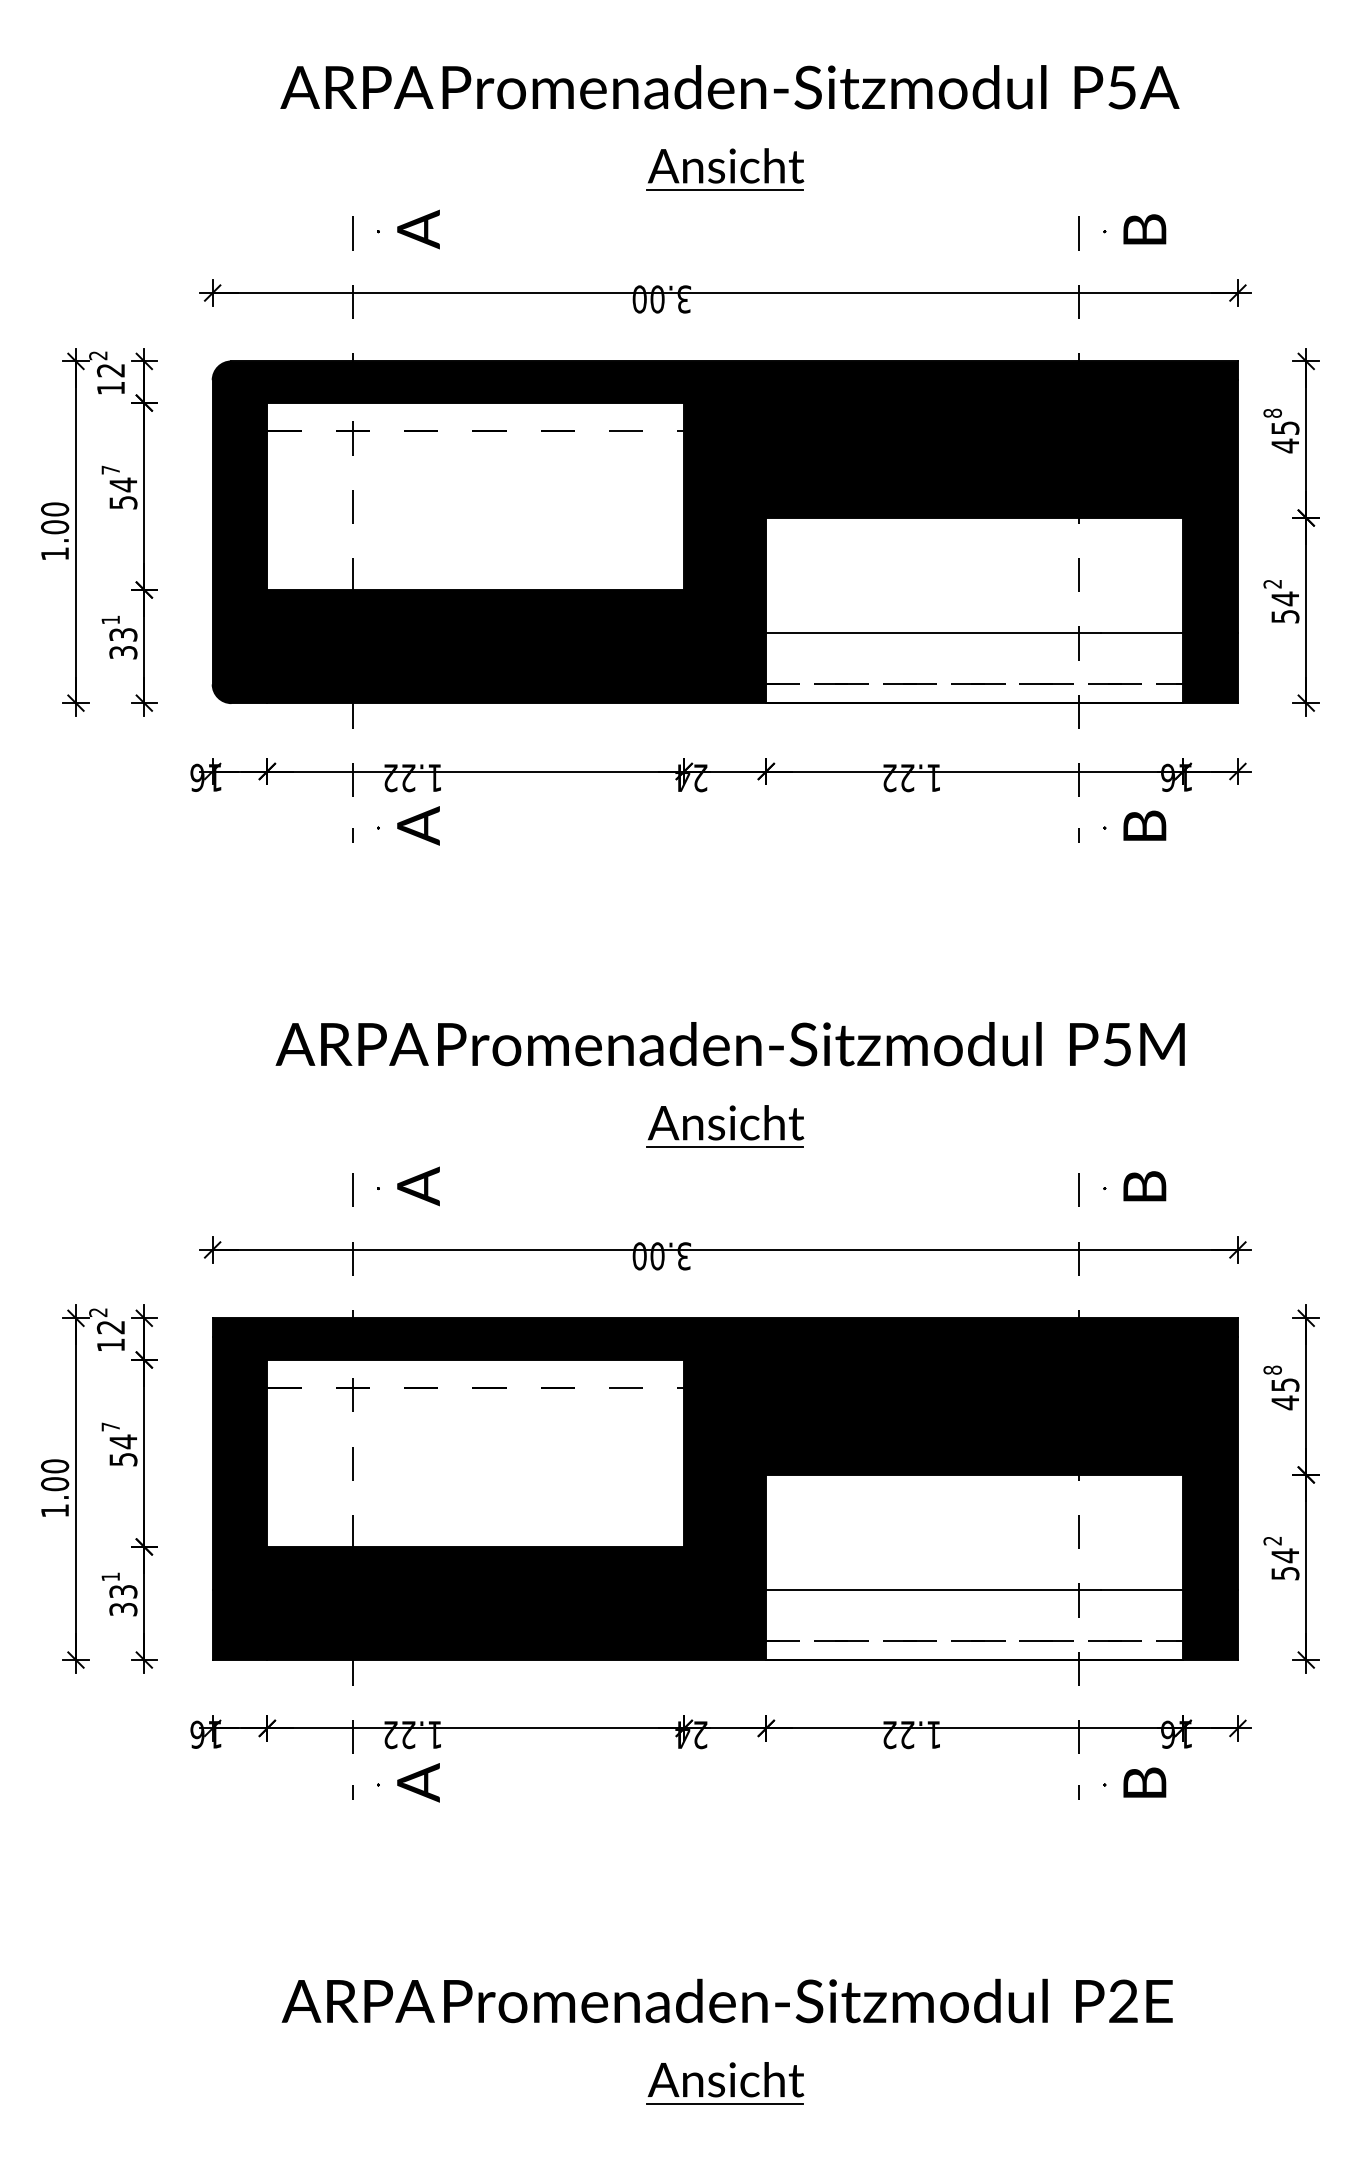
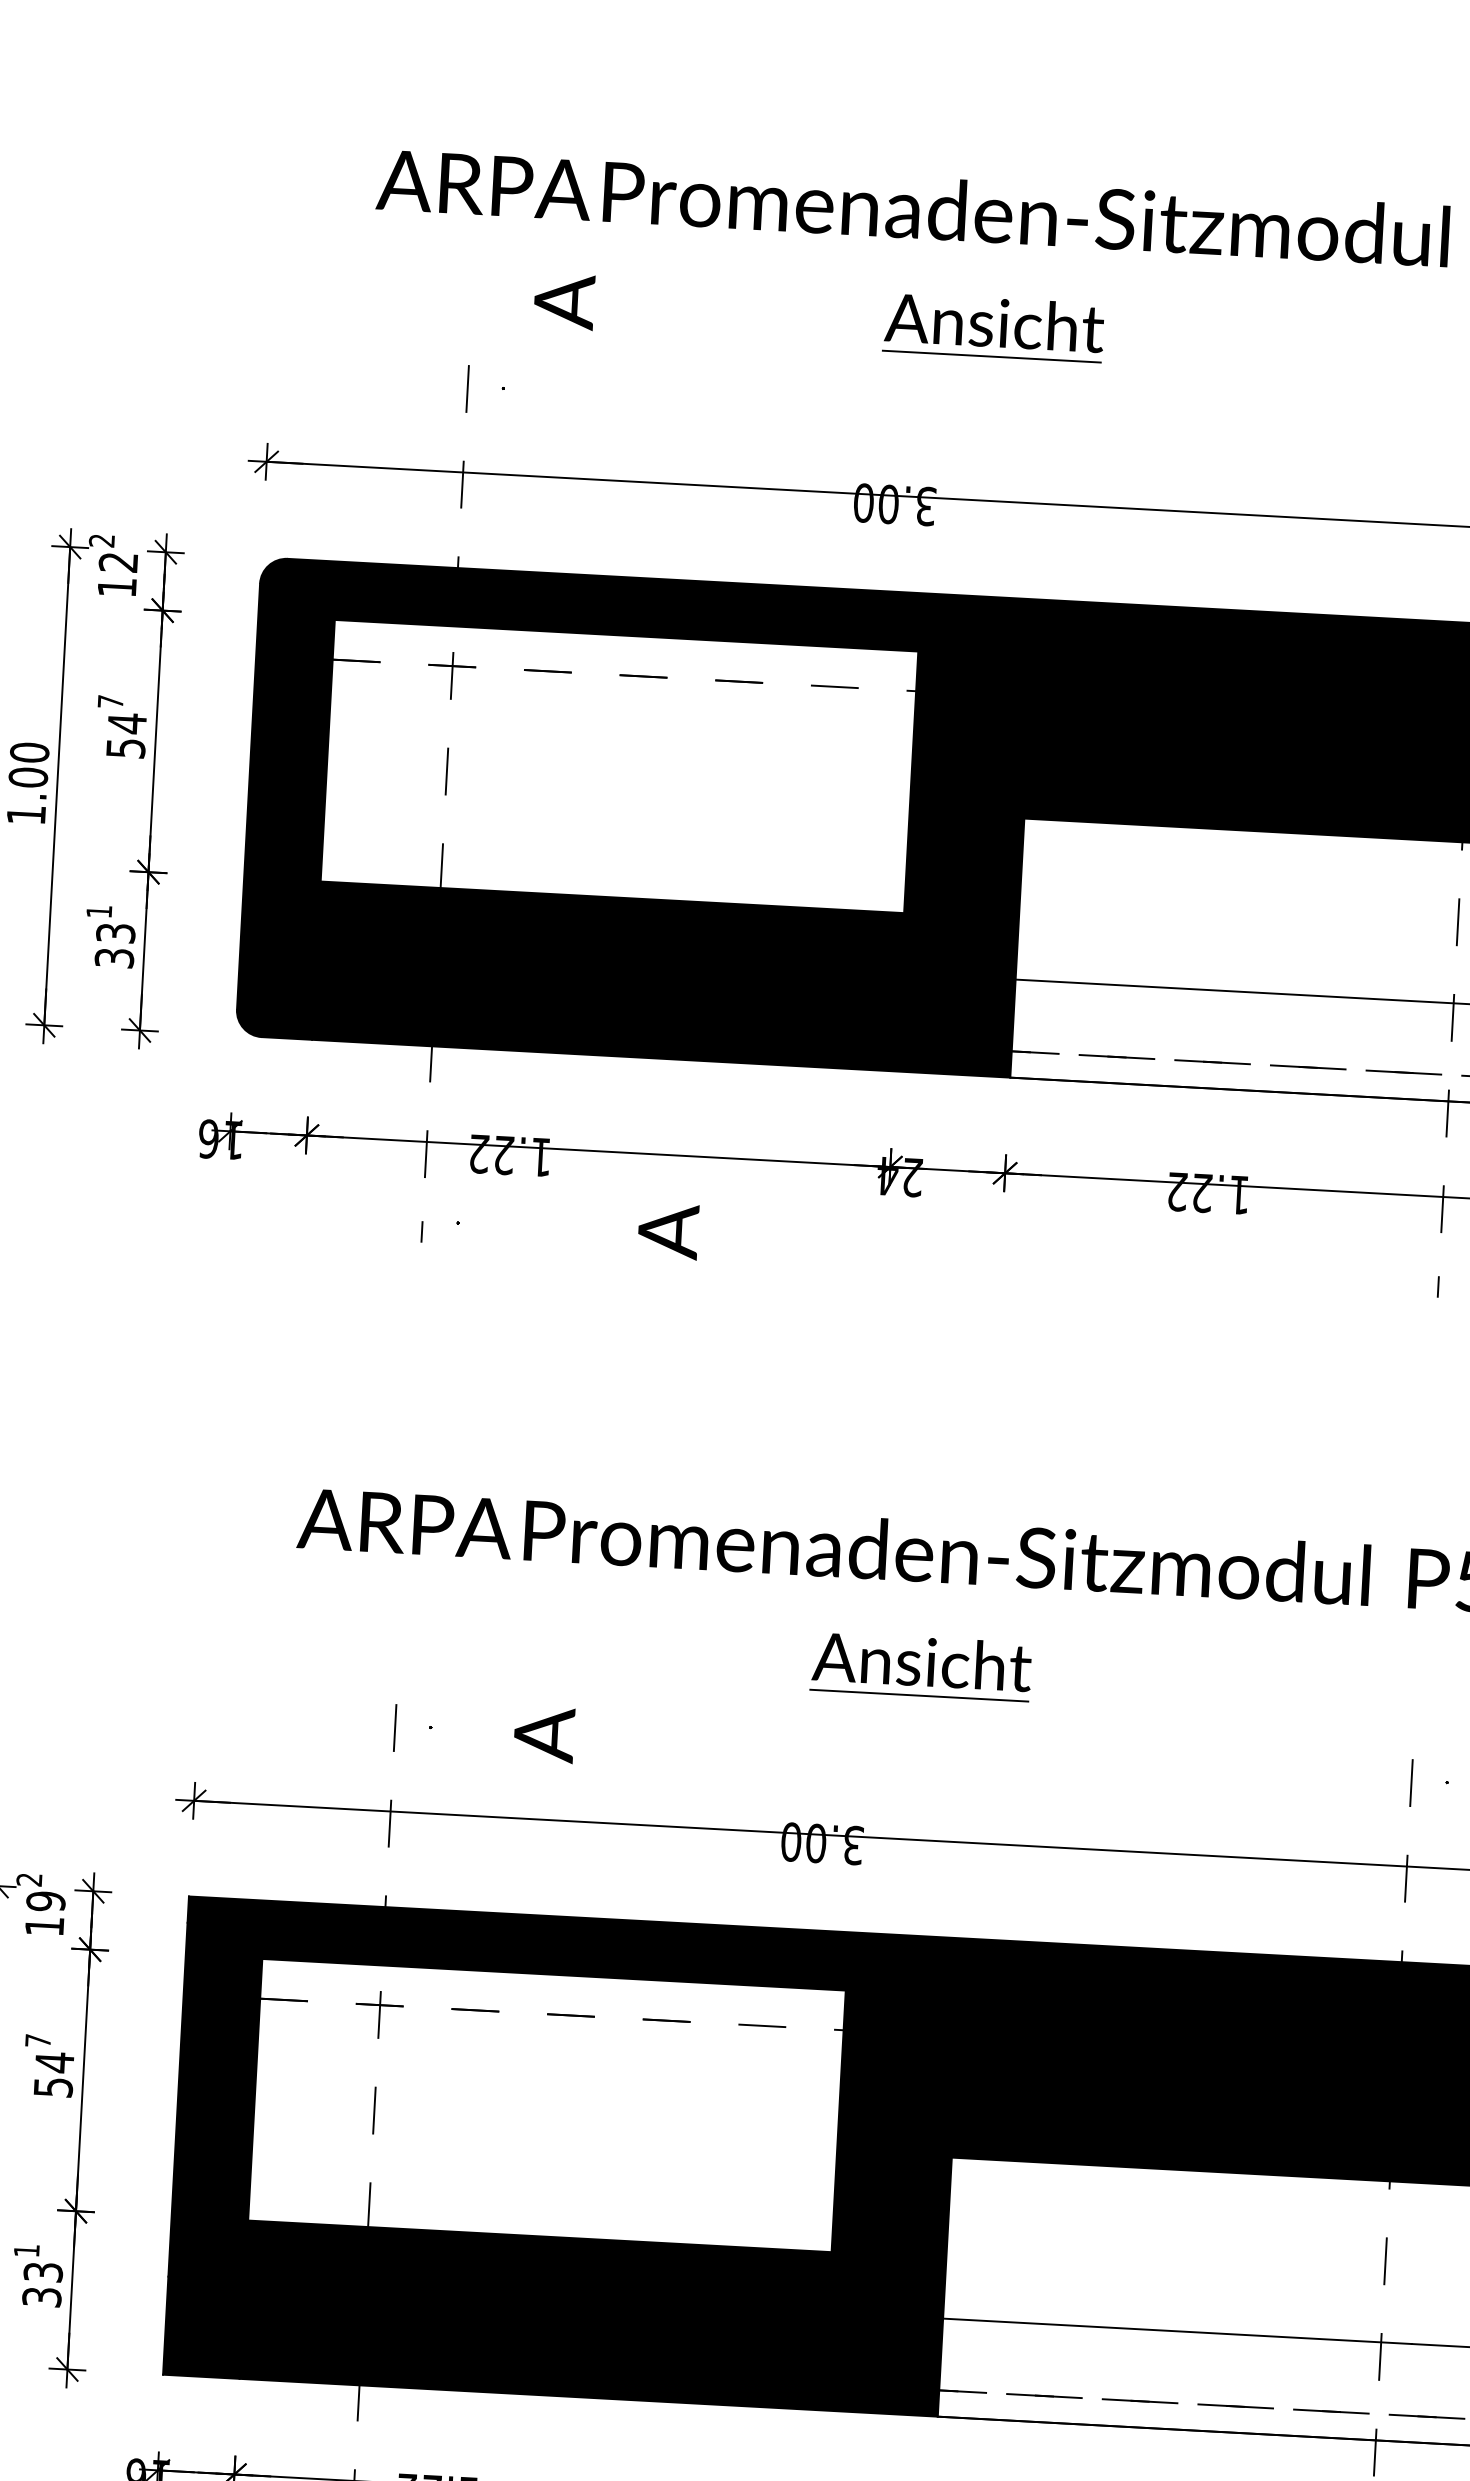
text: (418, 229) -> (564, 301), moved
text: (418, 825) -> (668, 1230), moved
text: (418, 1186) -> (544, 1734), moved
text: (111, 1327) -> (46, 1901), 12 -> 19

